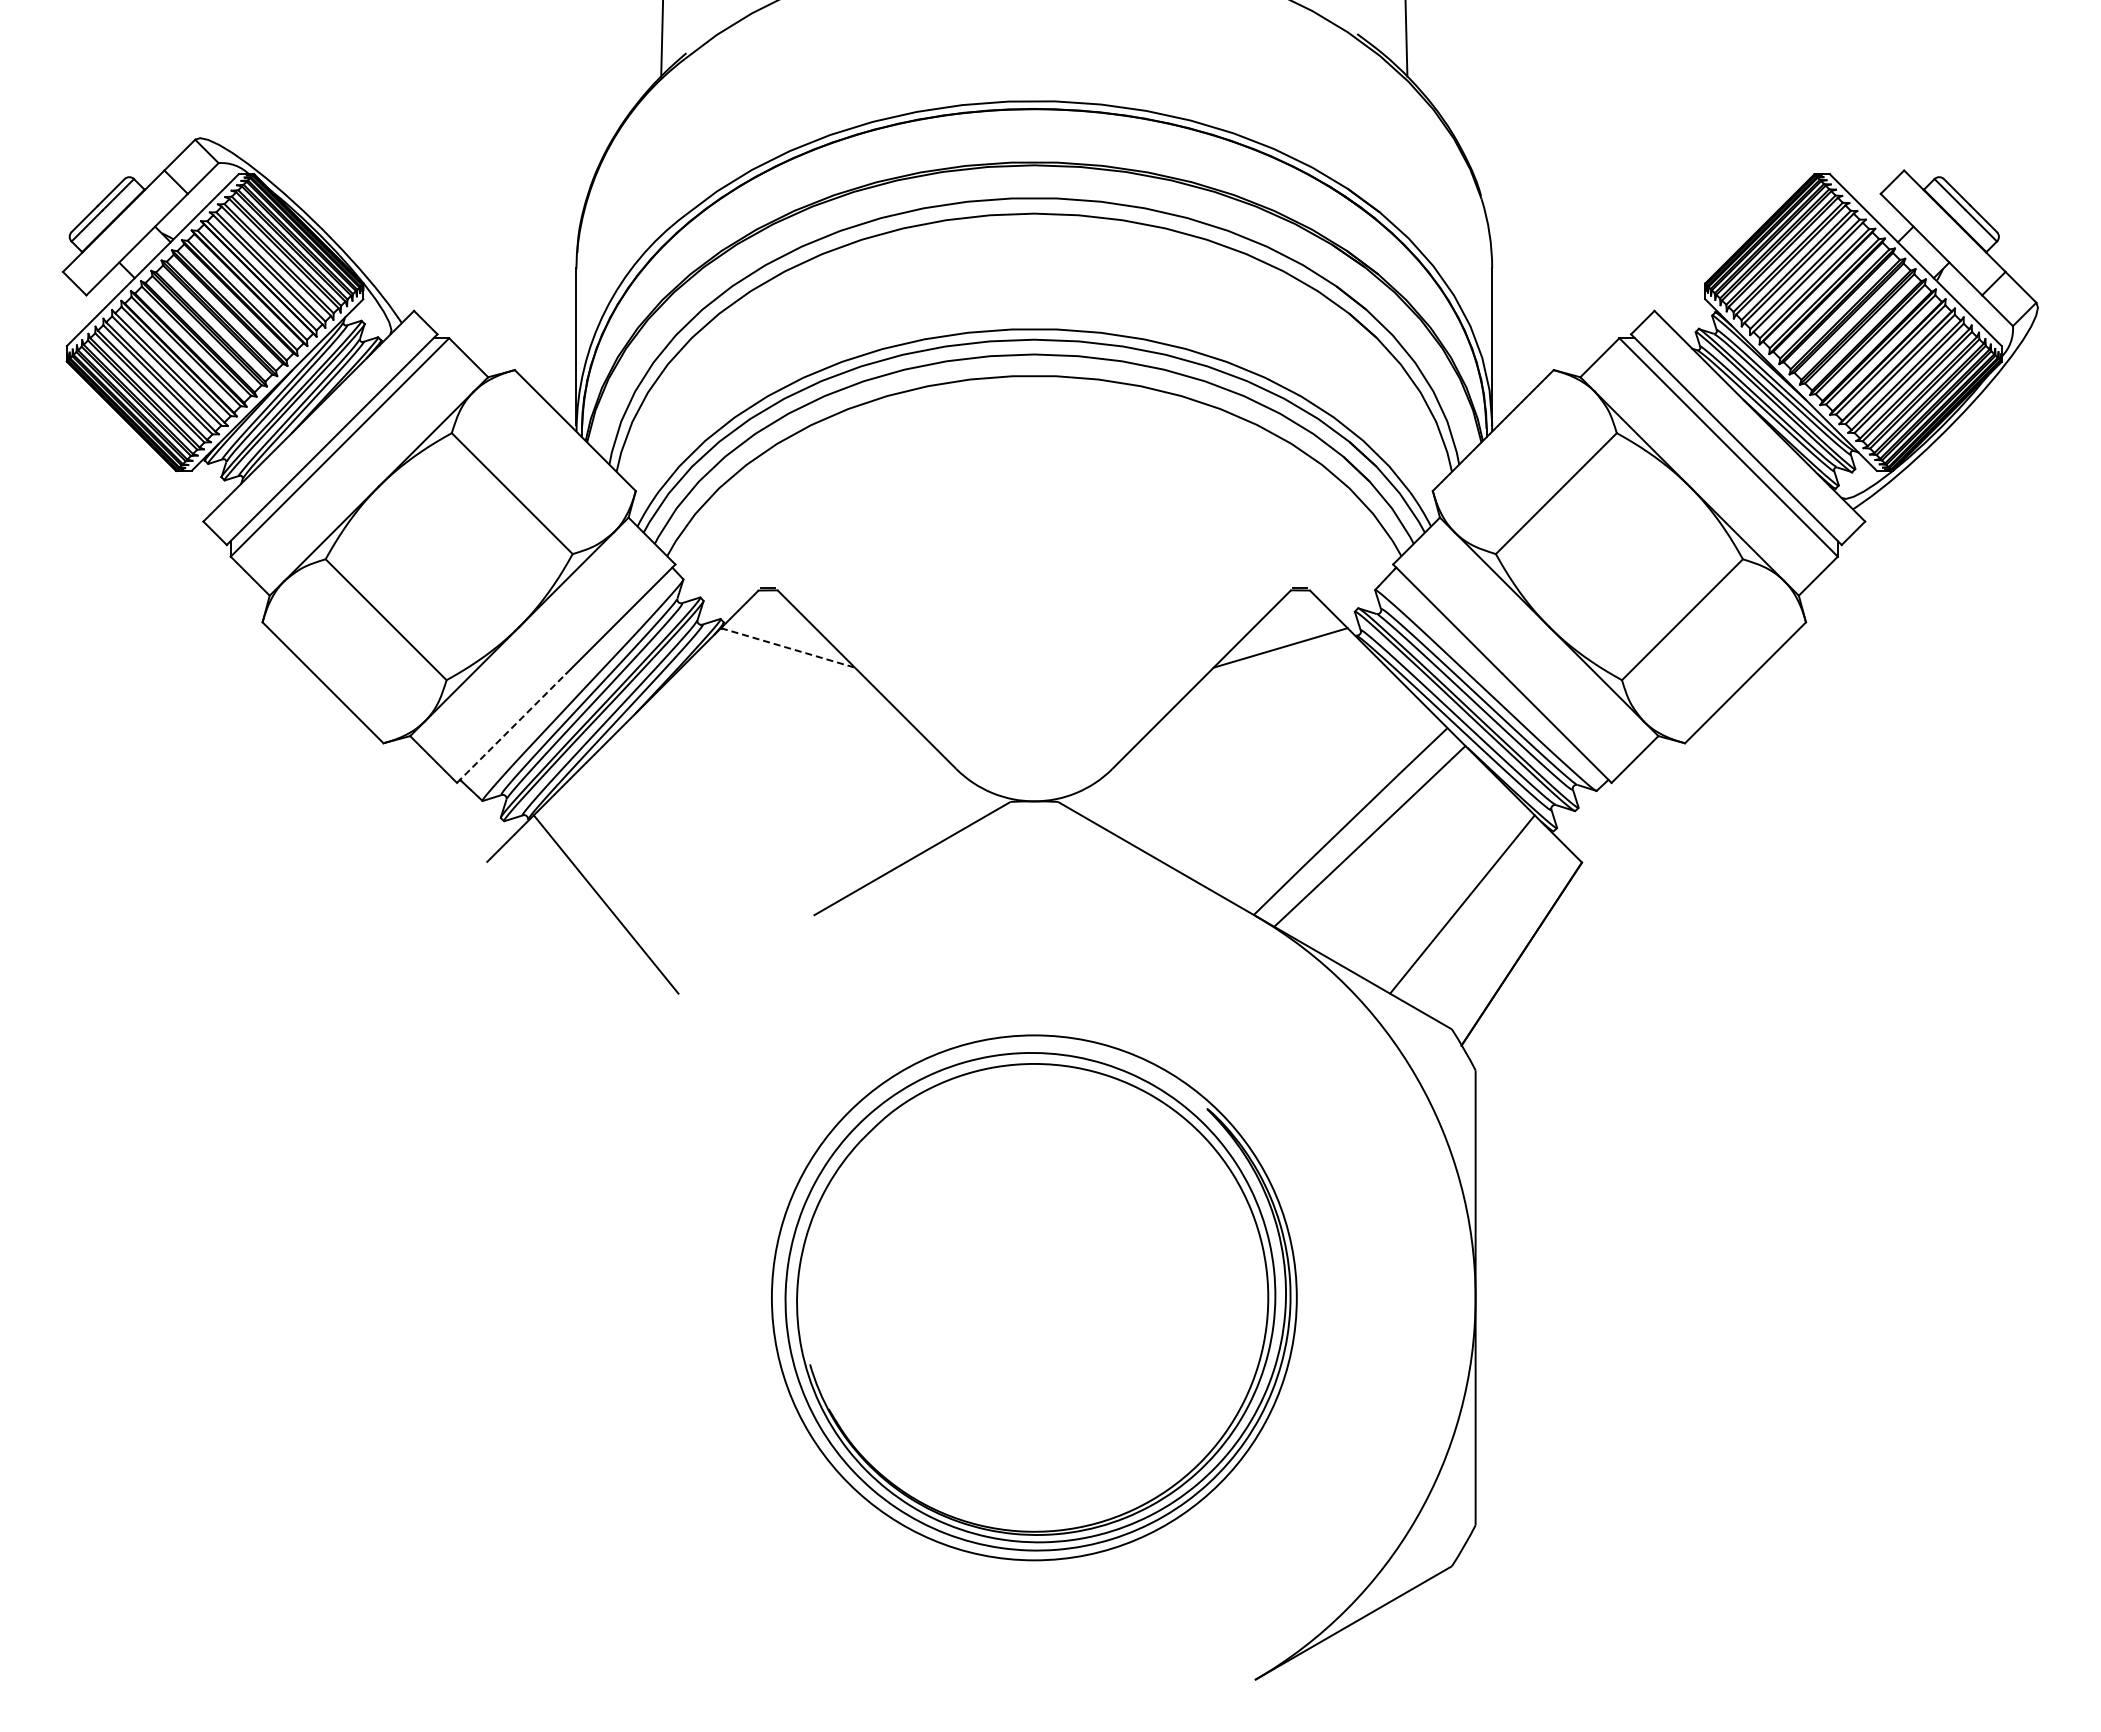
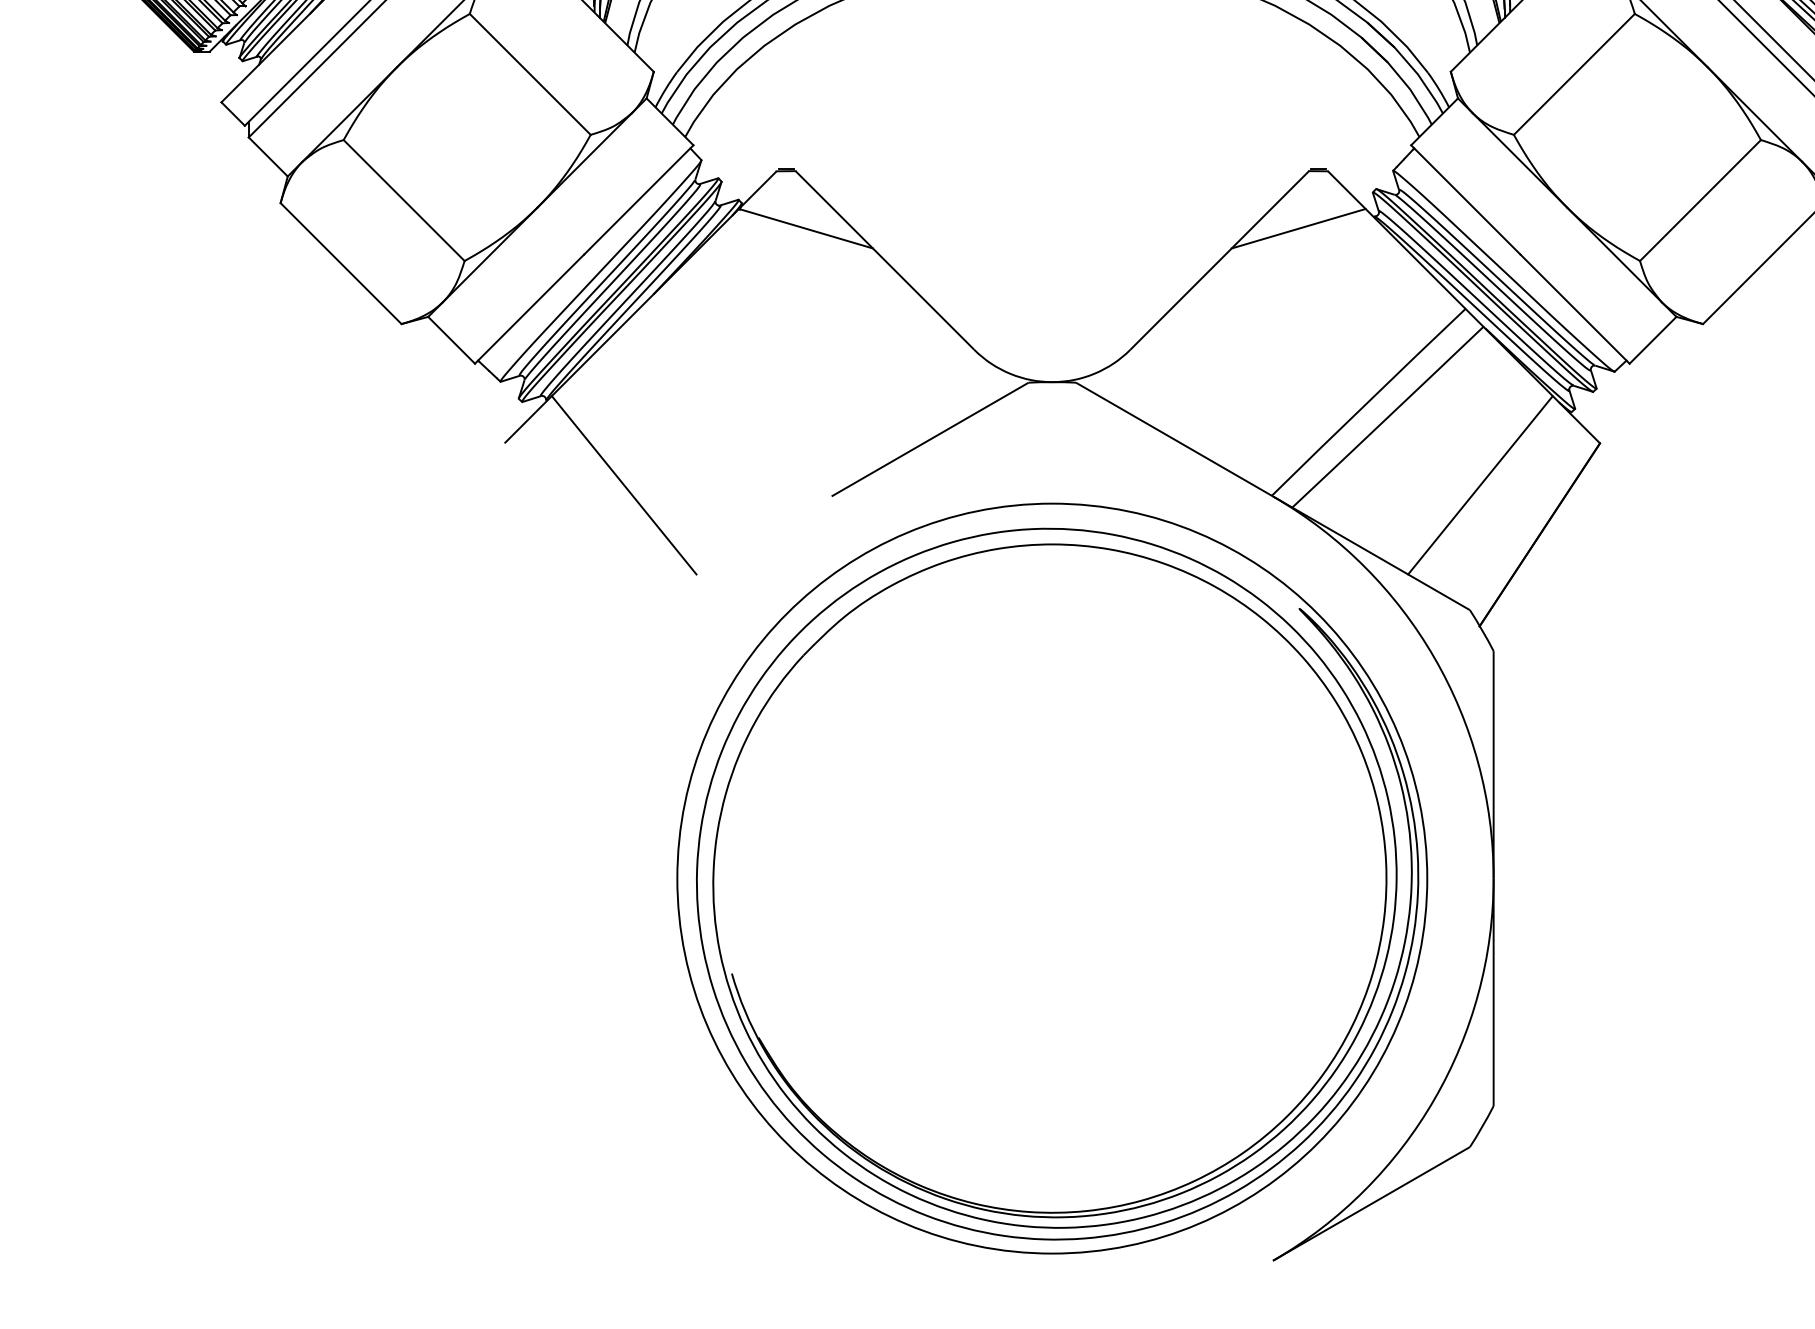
line: (787, 647) -> (805, 228), dashed -> solid
line: (511, 727) -> (529, 308), dashed -> solid
part: (1034, 1297) -> (1052, 878), size x1.43

